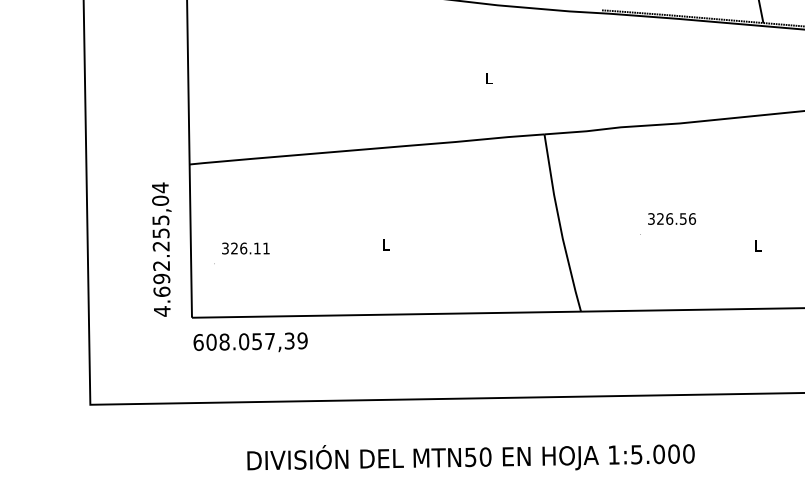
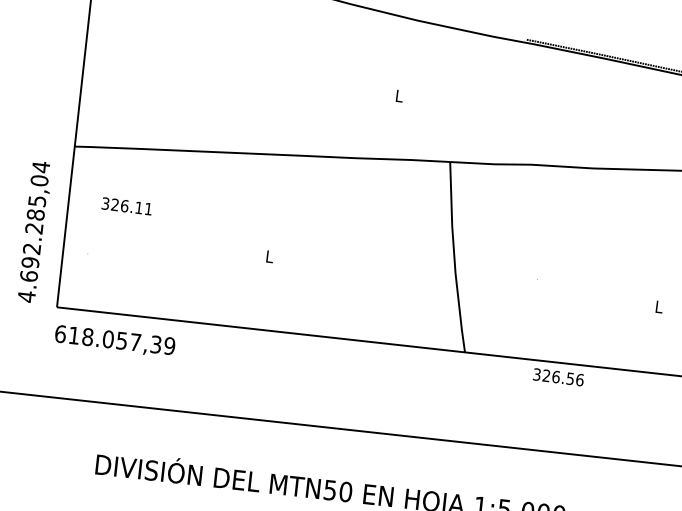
text: (671, 218) -> (558, 376), moved
text: (160, 233) -> (35, 214), 4.692.255,04 -> 4.692.285,04
text: (245, 248) -> (126, 206), moved
text: (211, 341) -> (74, 334), 608.057,39 -> 618.057,39

